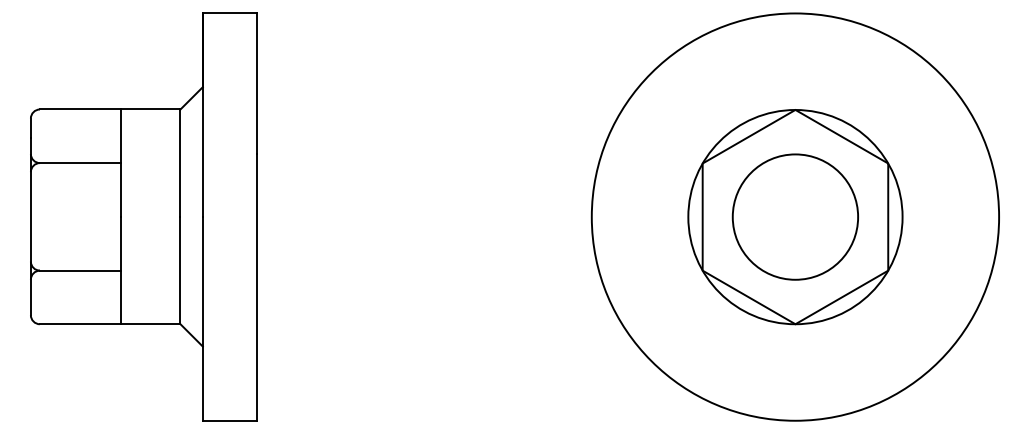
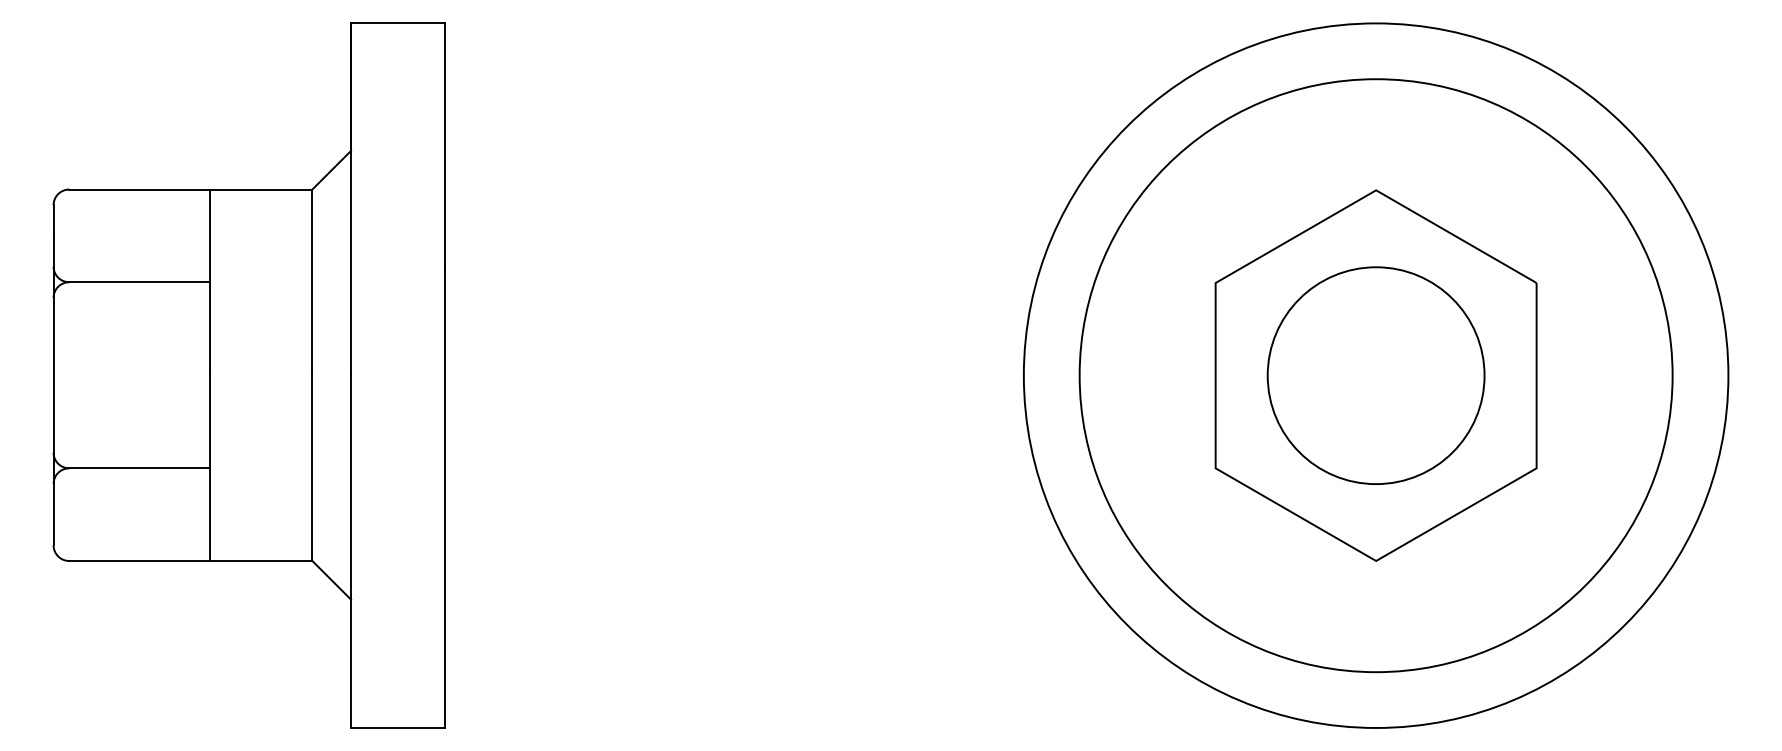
circle: (795, 216) -> (1376, 374), size x1.6

